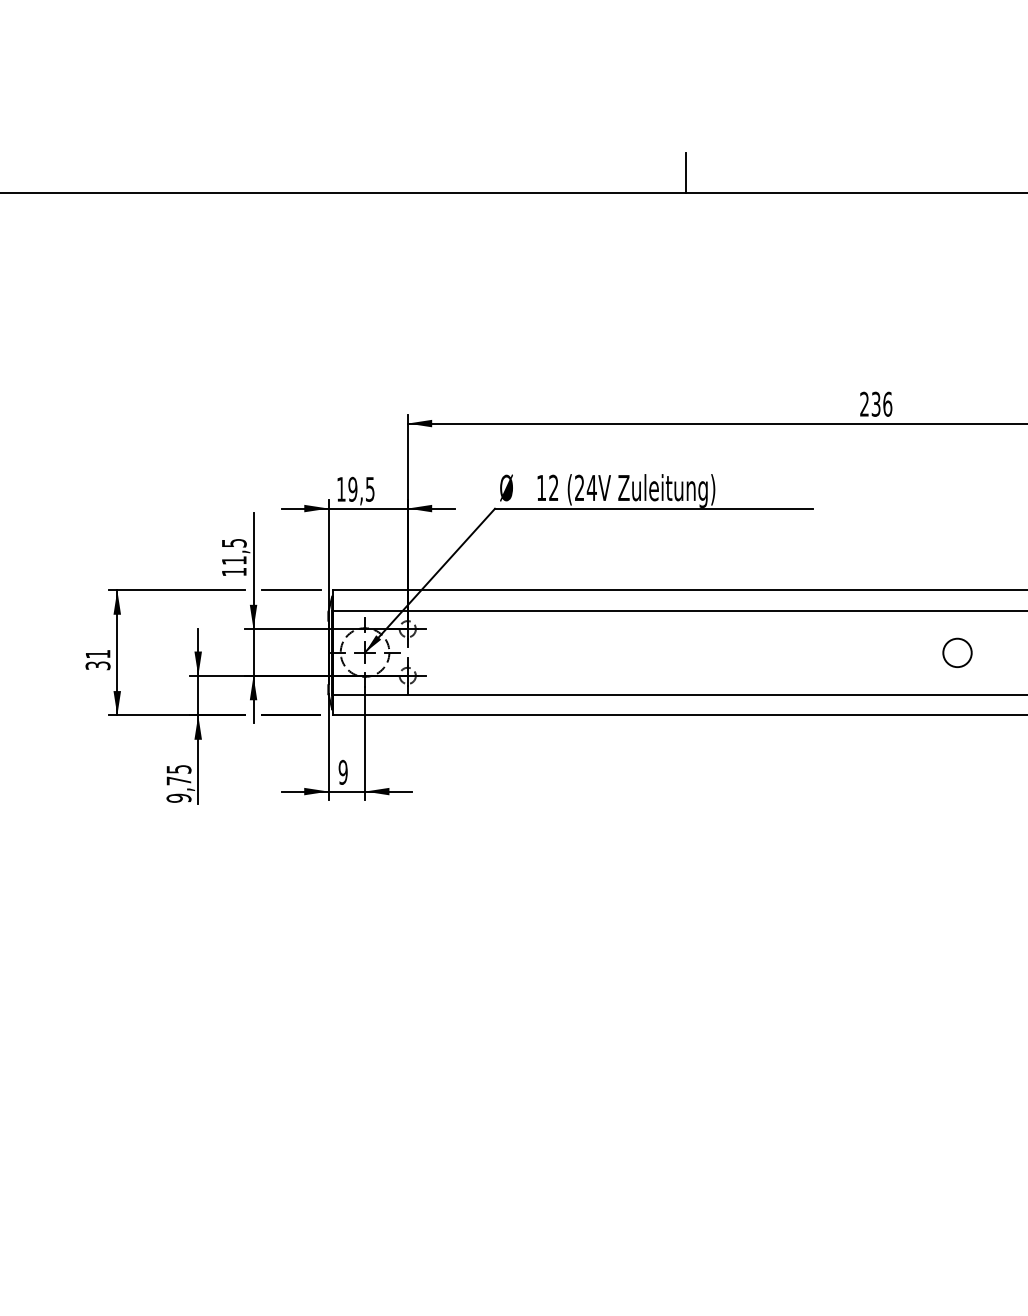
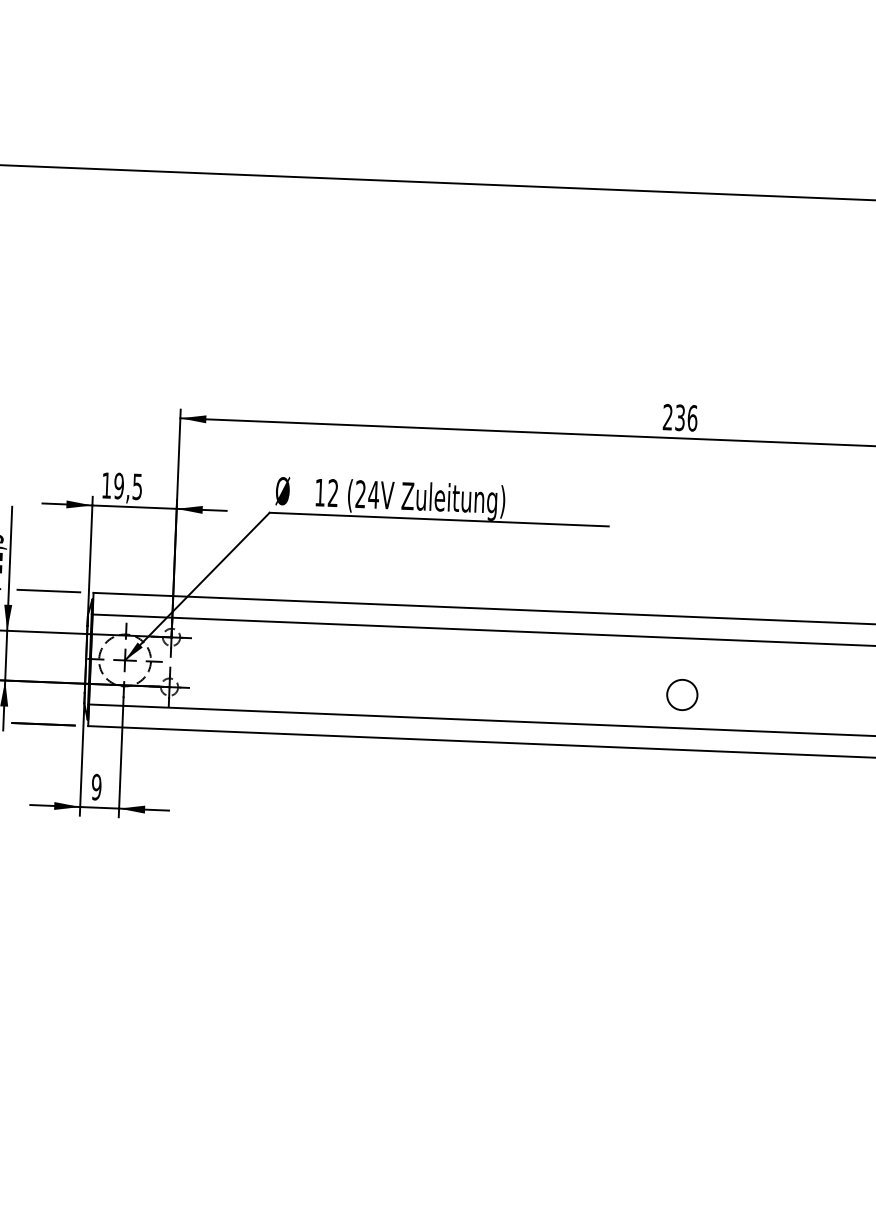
line: (686, 172) -> (488, 162), removed
circle: (957, 652) -> (682, 694), moved

